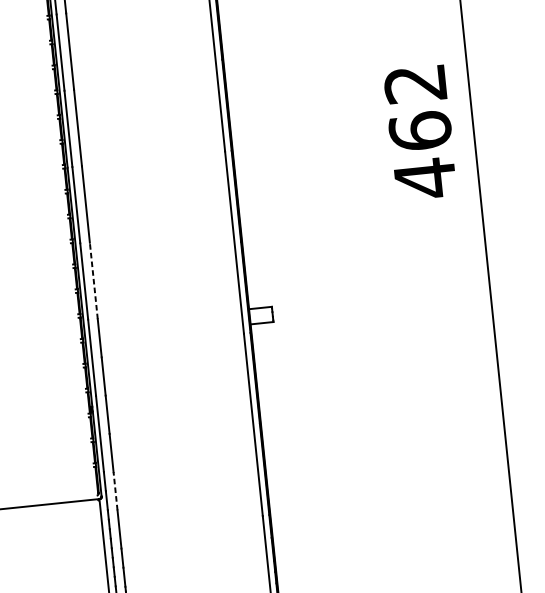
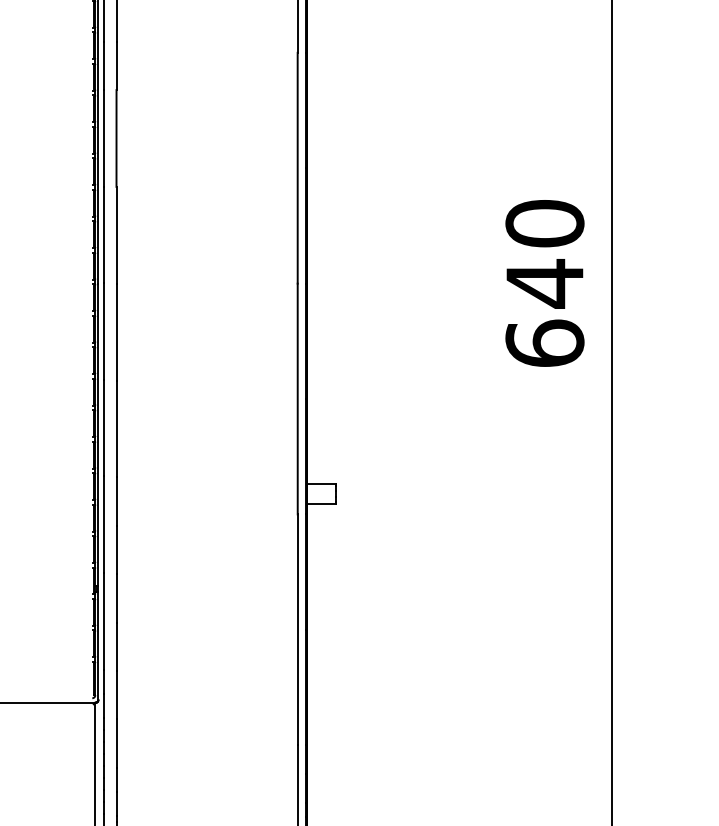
text: (420, 131) -> (544, 284), 462 -> 640
line: (93, 280) -> (116, 428), dashed -> solid
line: (115, 490) -> (116, 694), dashed -> solid

